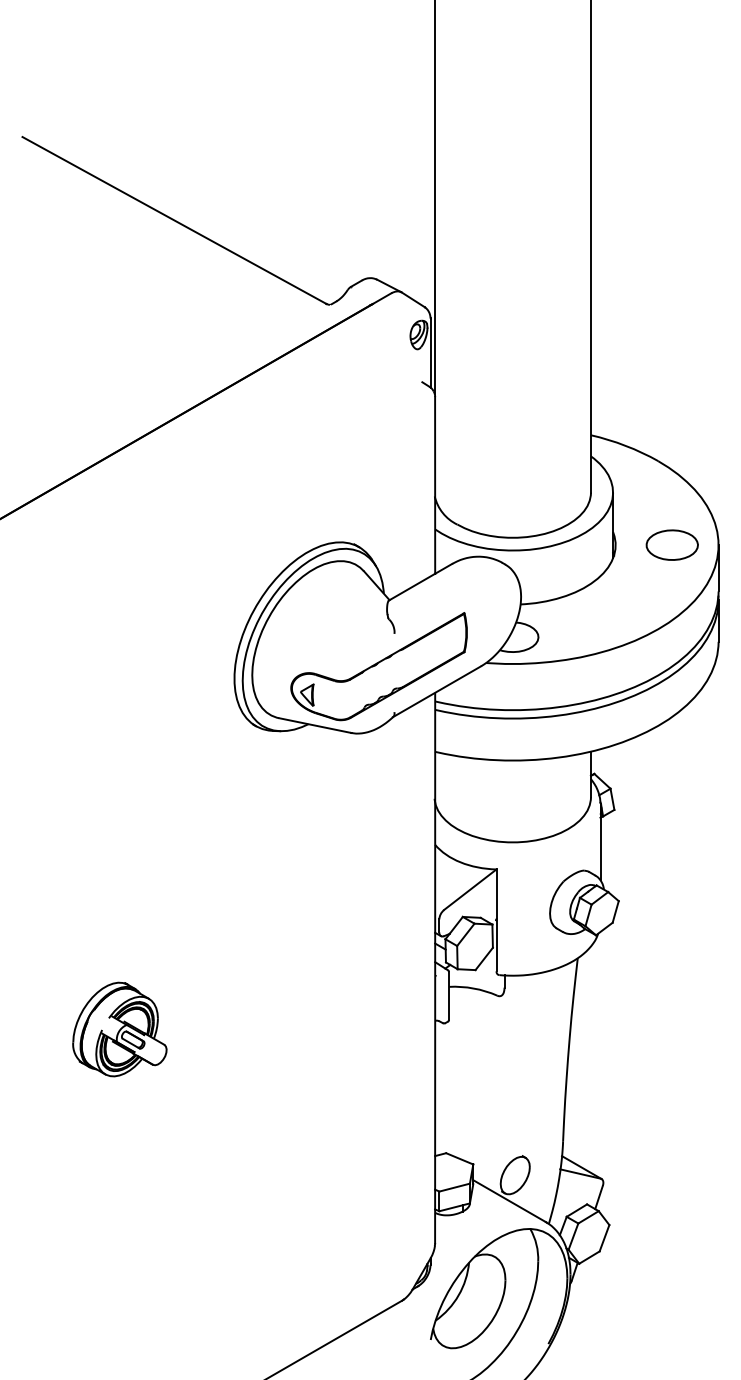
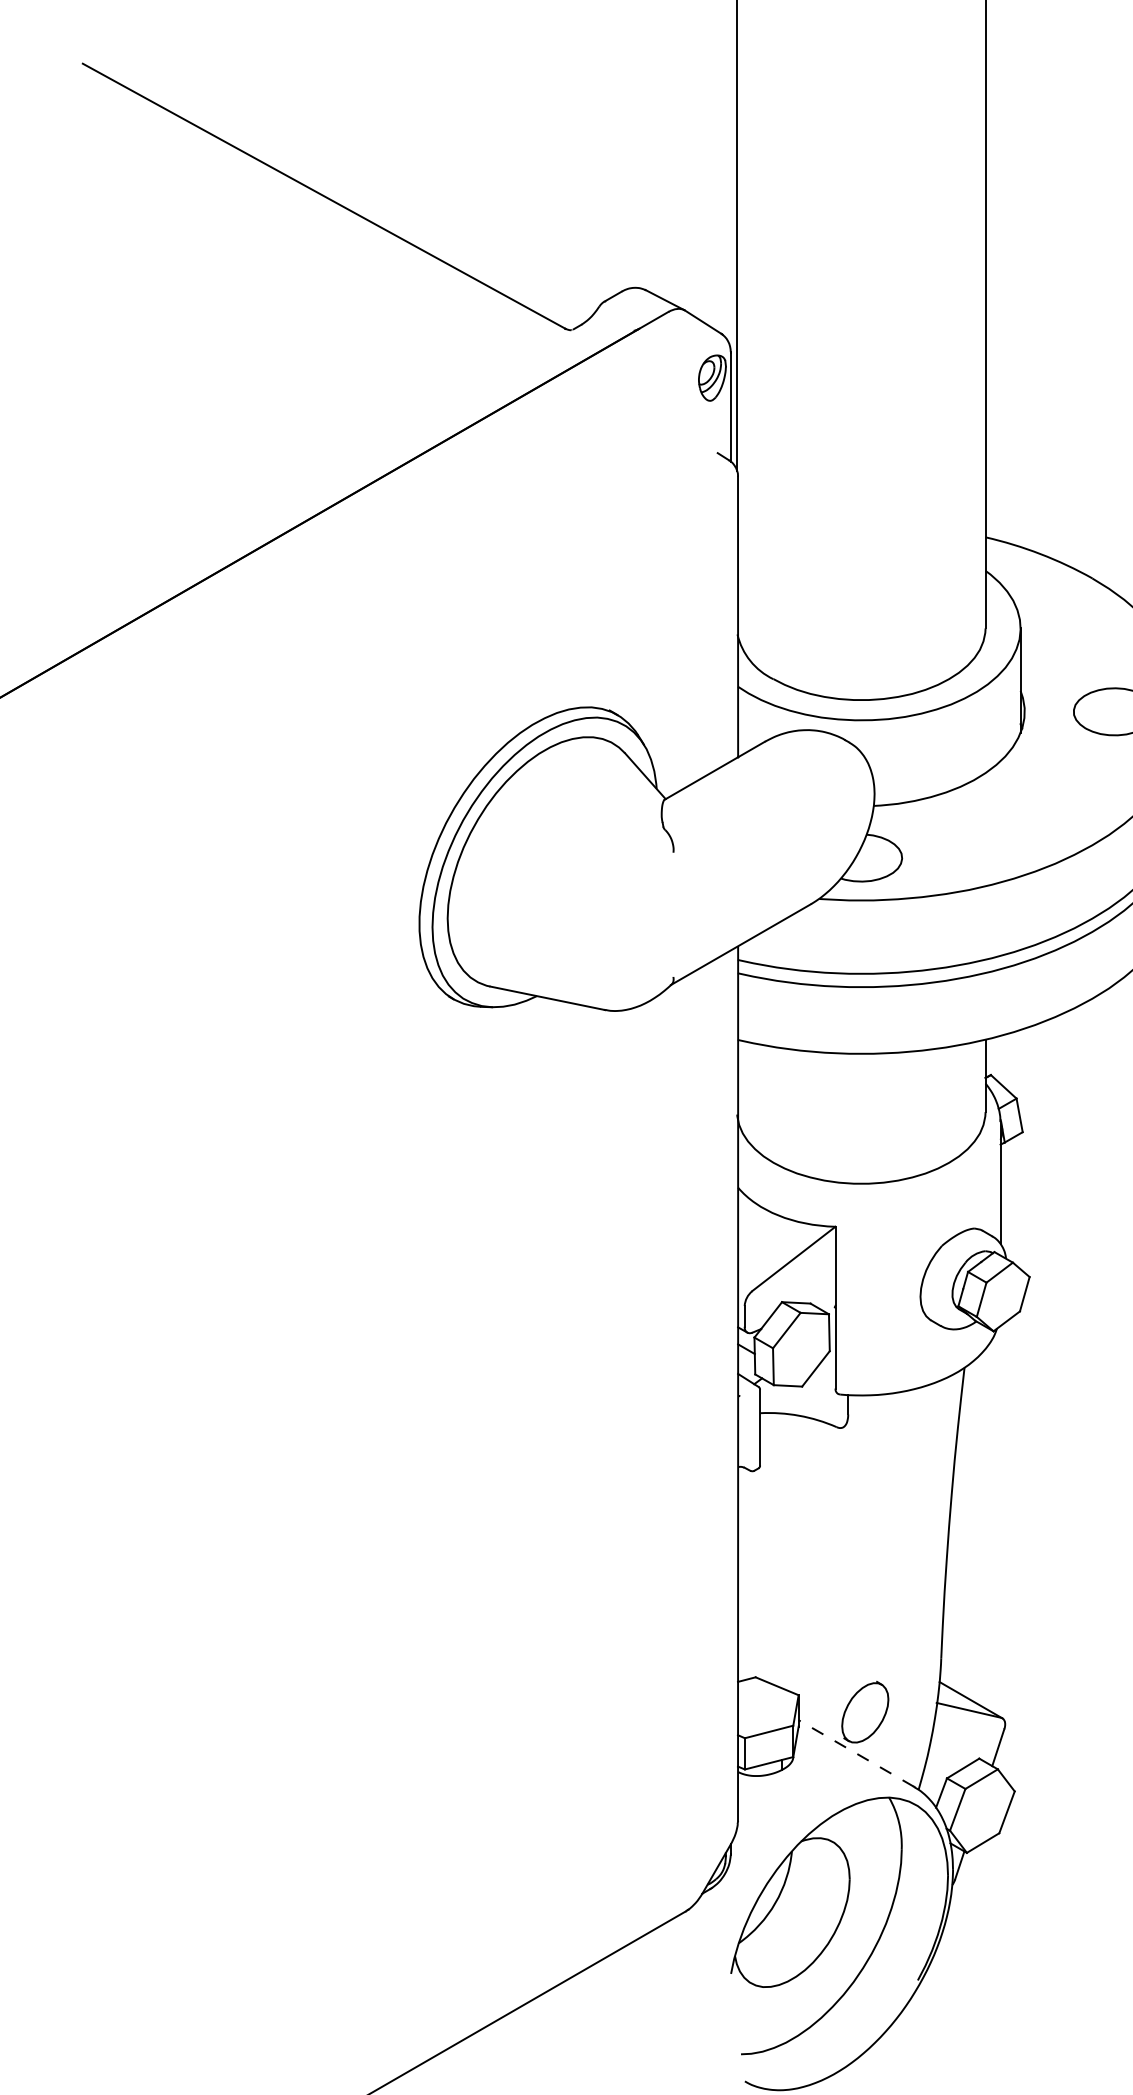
part: (378, 666) -> (648, 904), removed
part: (119, 1029) -> (236, 1480), removed
line: (509, 1201) -> (856, 1754), solid -> dashed

